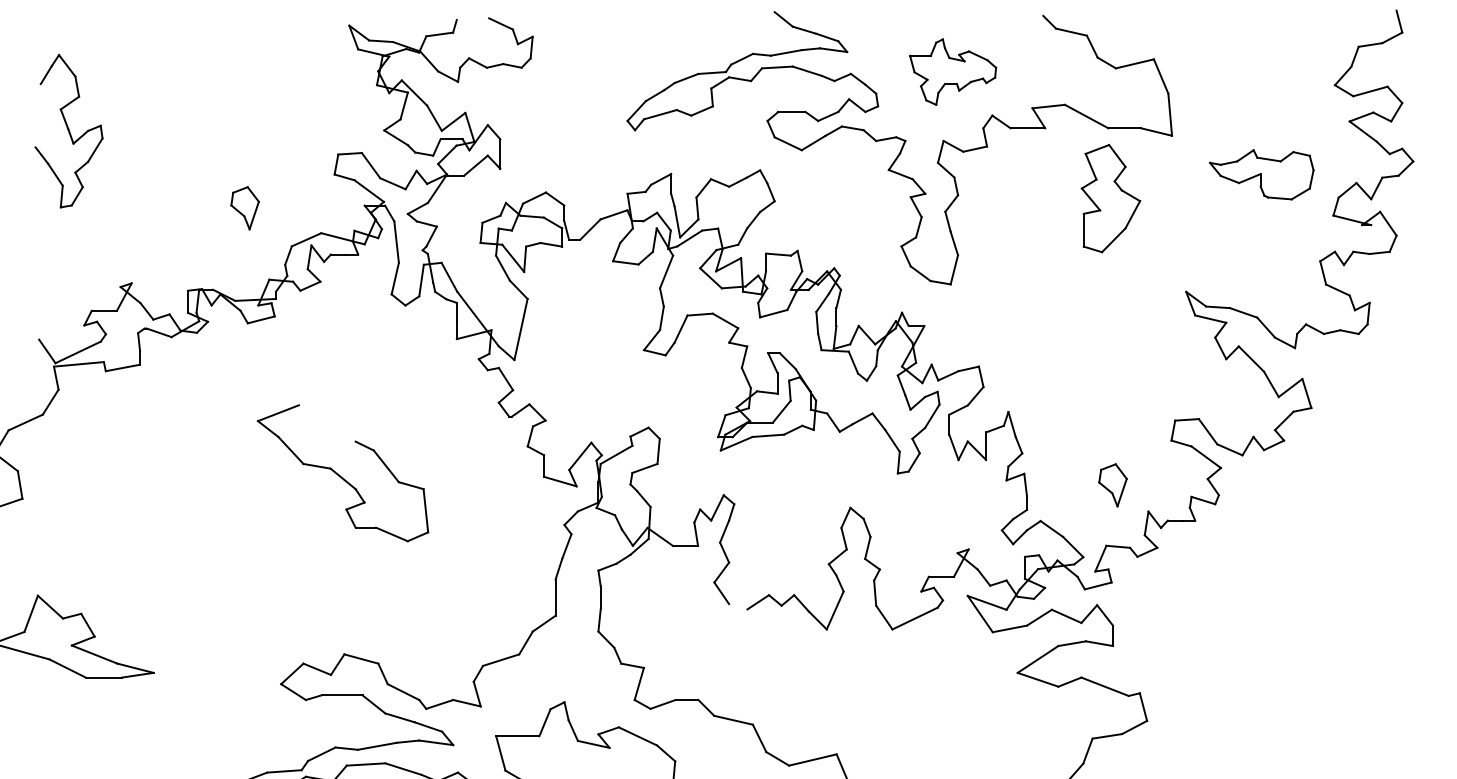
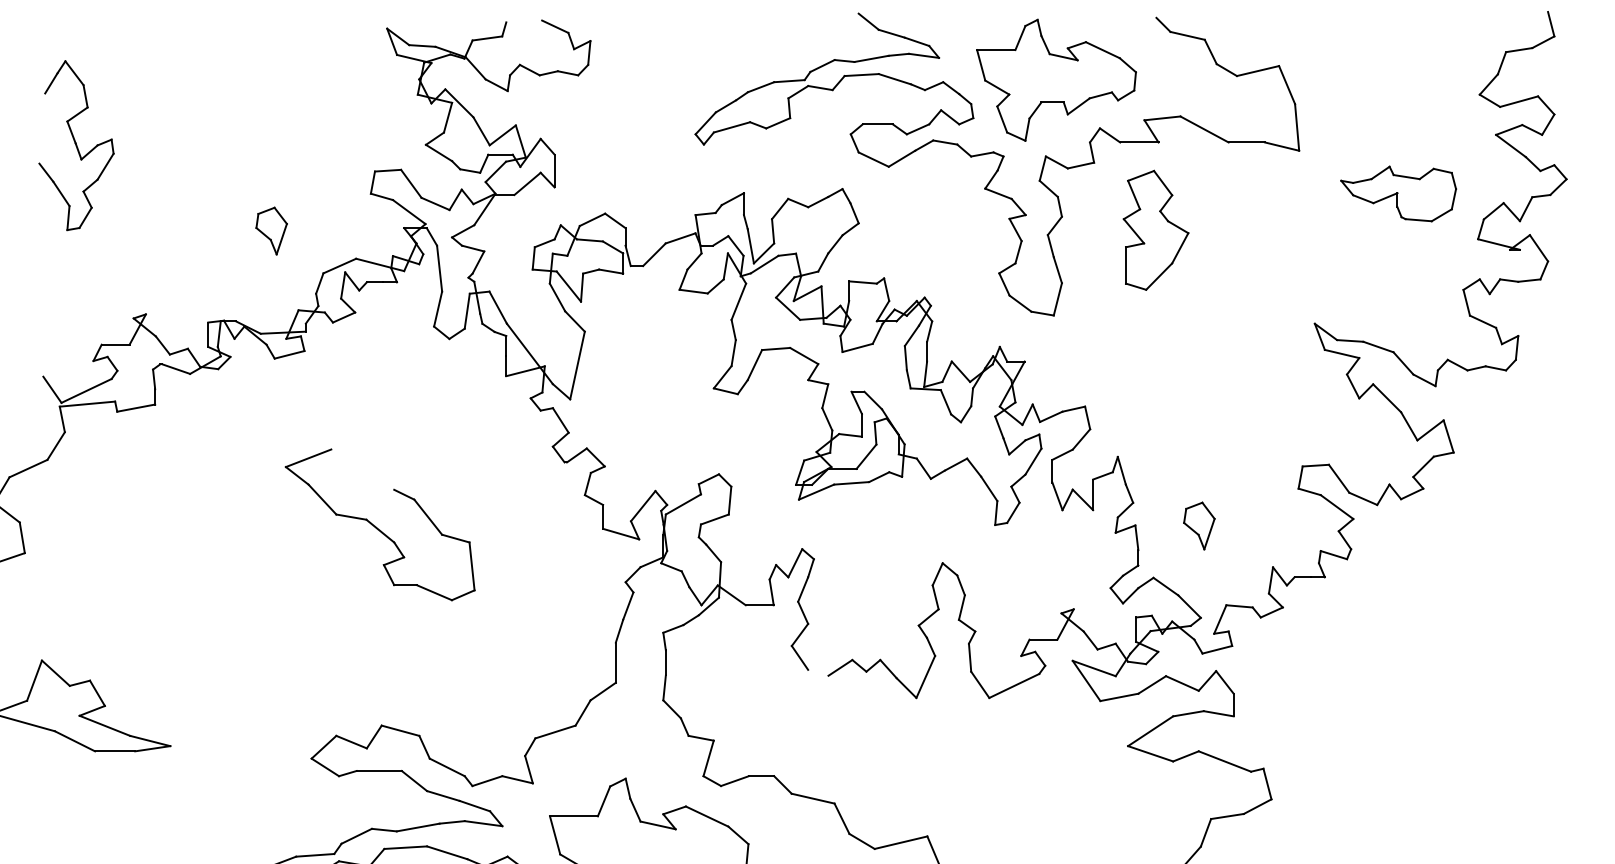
part: (952, 71) -> (1055, 79), size x1.67
part: (1110, 198) -> (1155, 230), moved
part: (1112, 485) -> (1198, 526), moved

